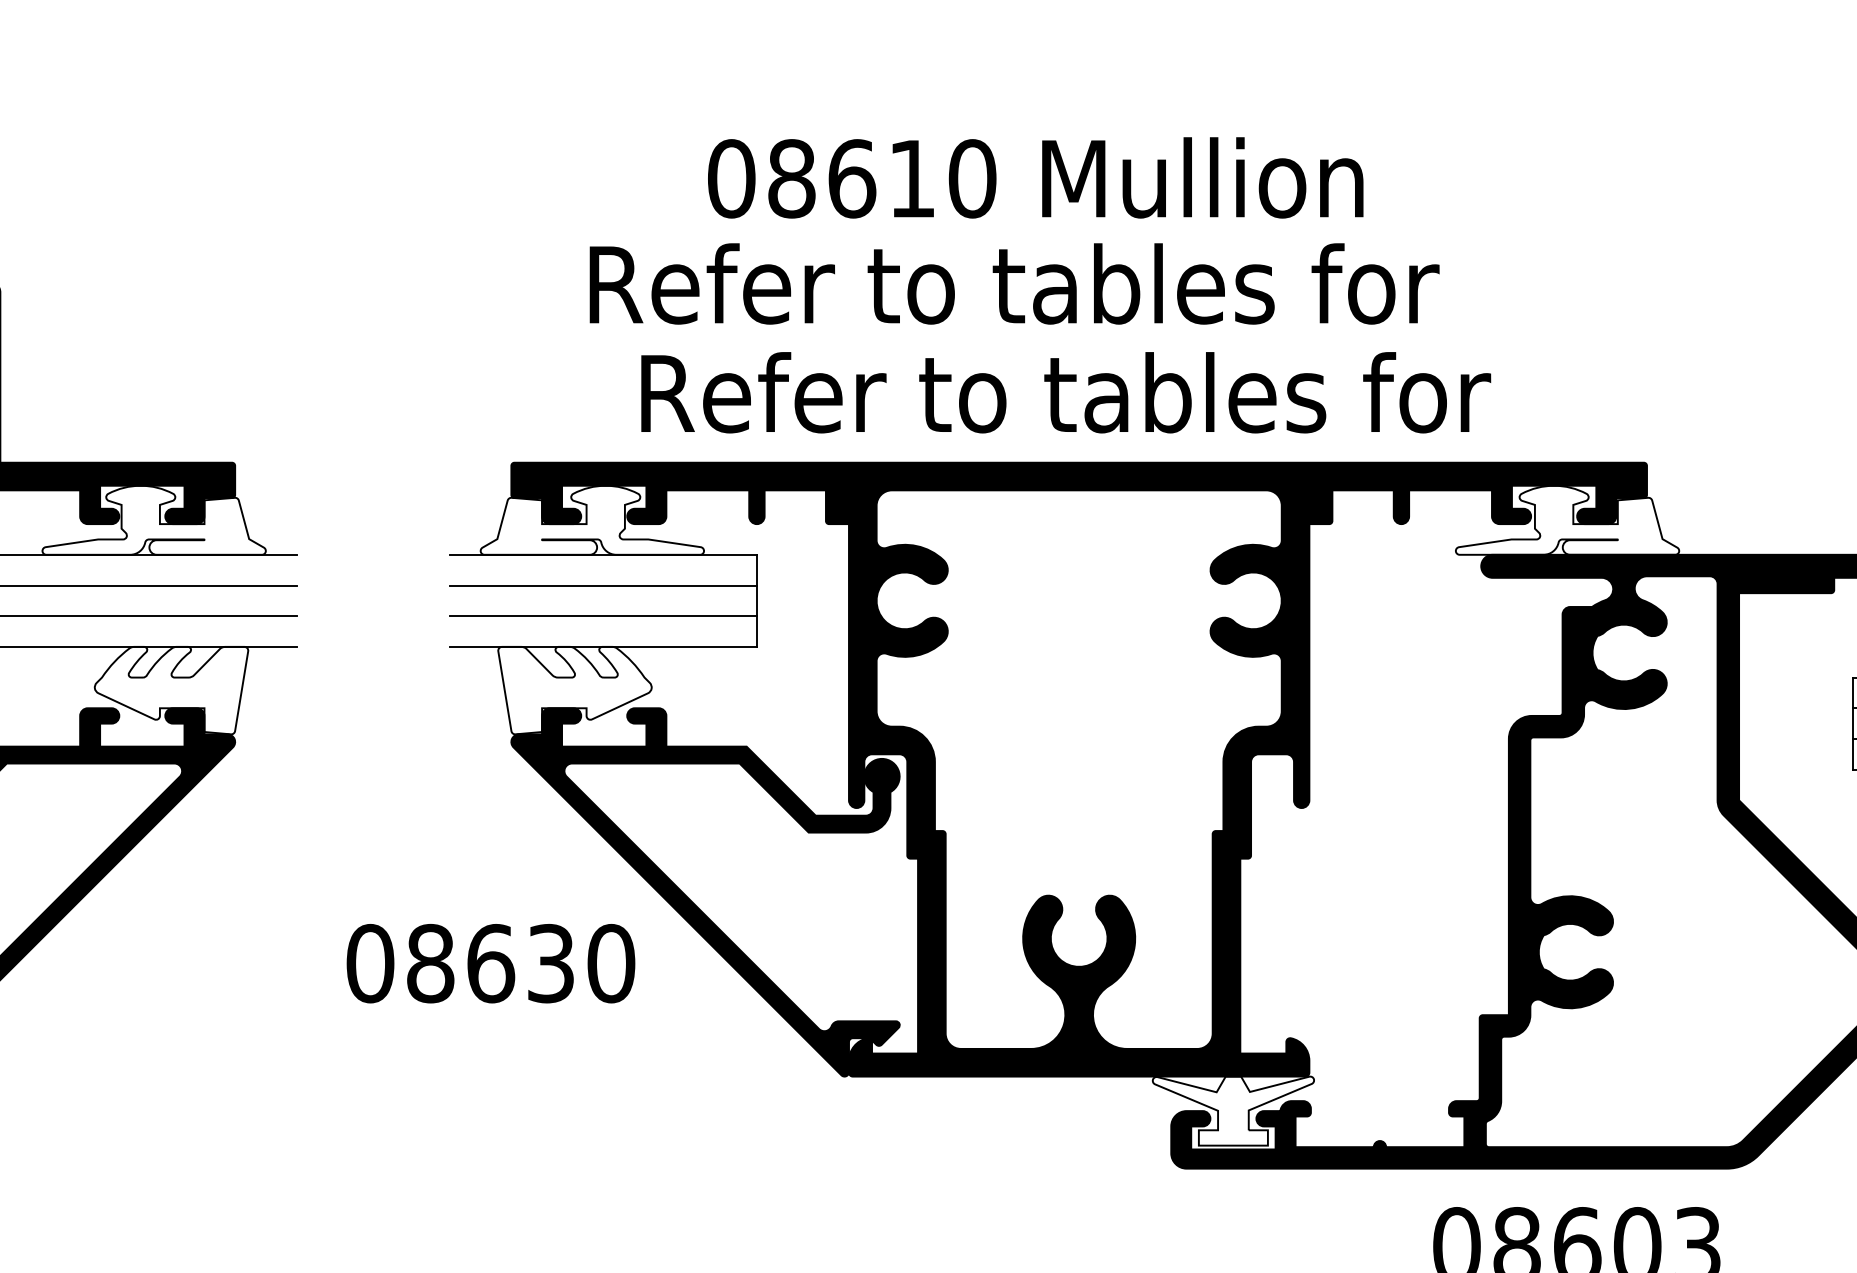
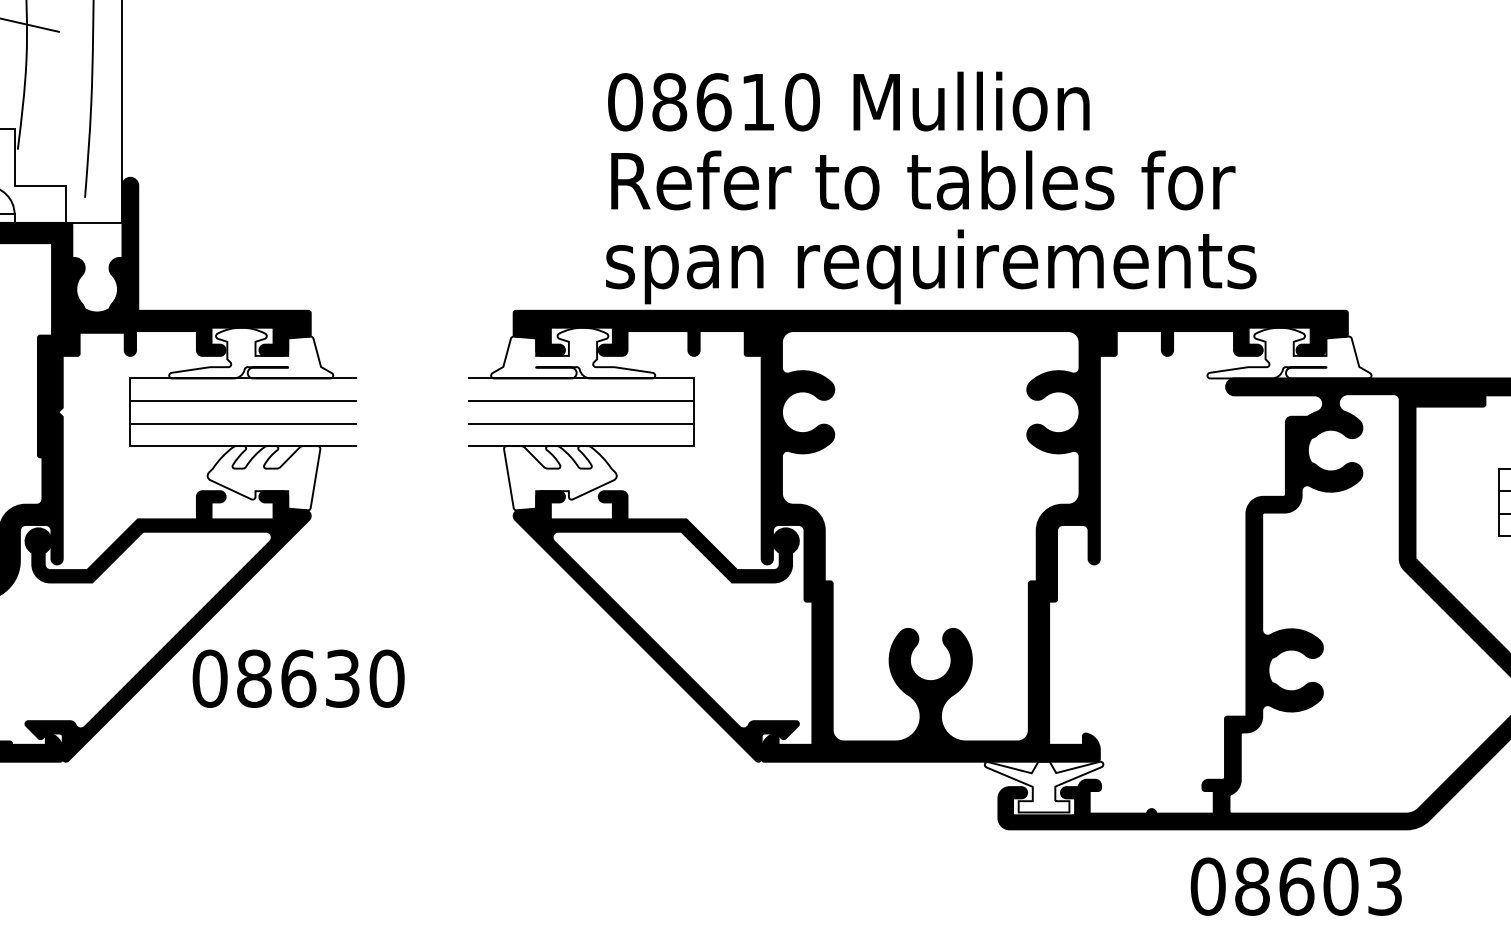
text: (1035, 177) -> (848, 101), moved
text: (1014, 283) -> (923, 180), moved
text: (1080, 402) -> (931, 266), Refer to tables for -> span requirements
text: (490, 963) -> (298, 678), moved

